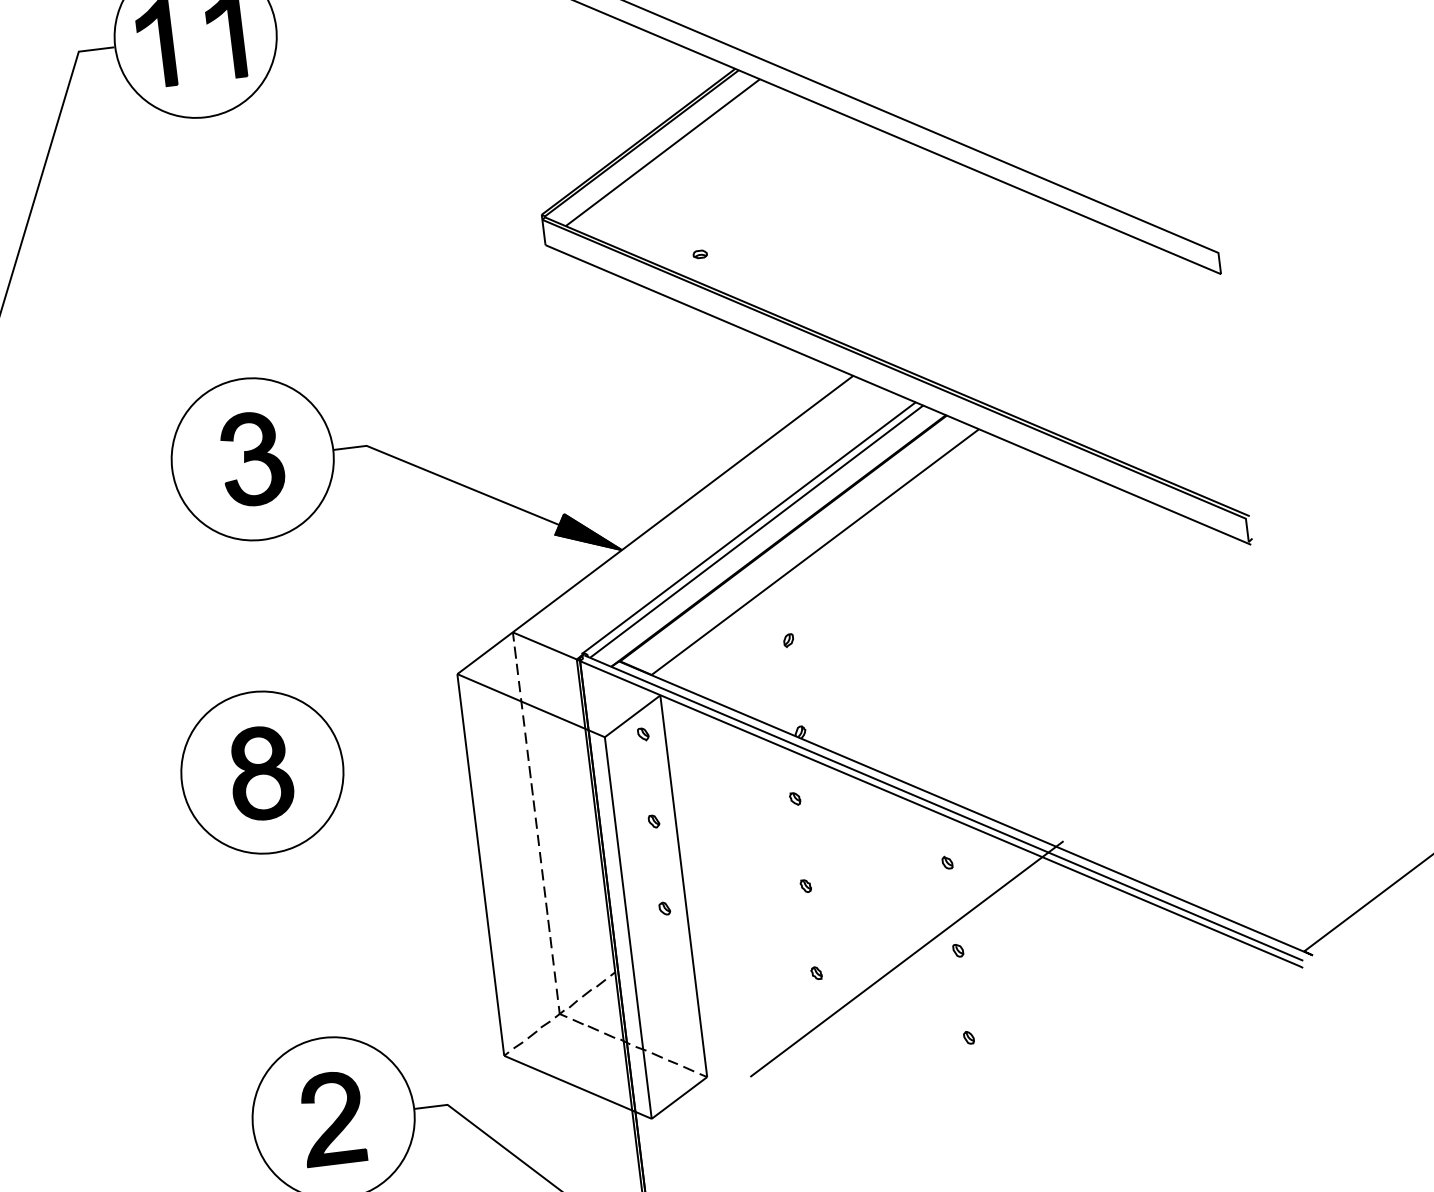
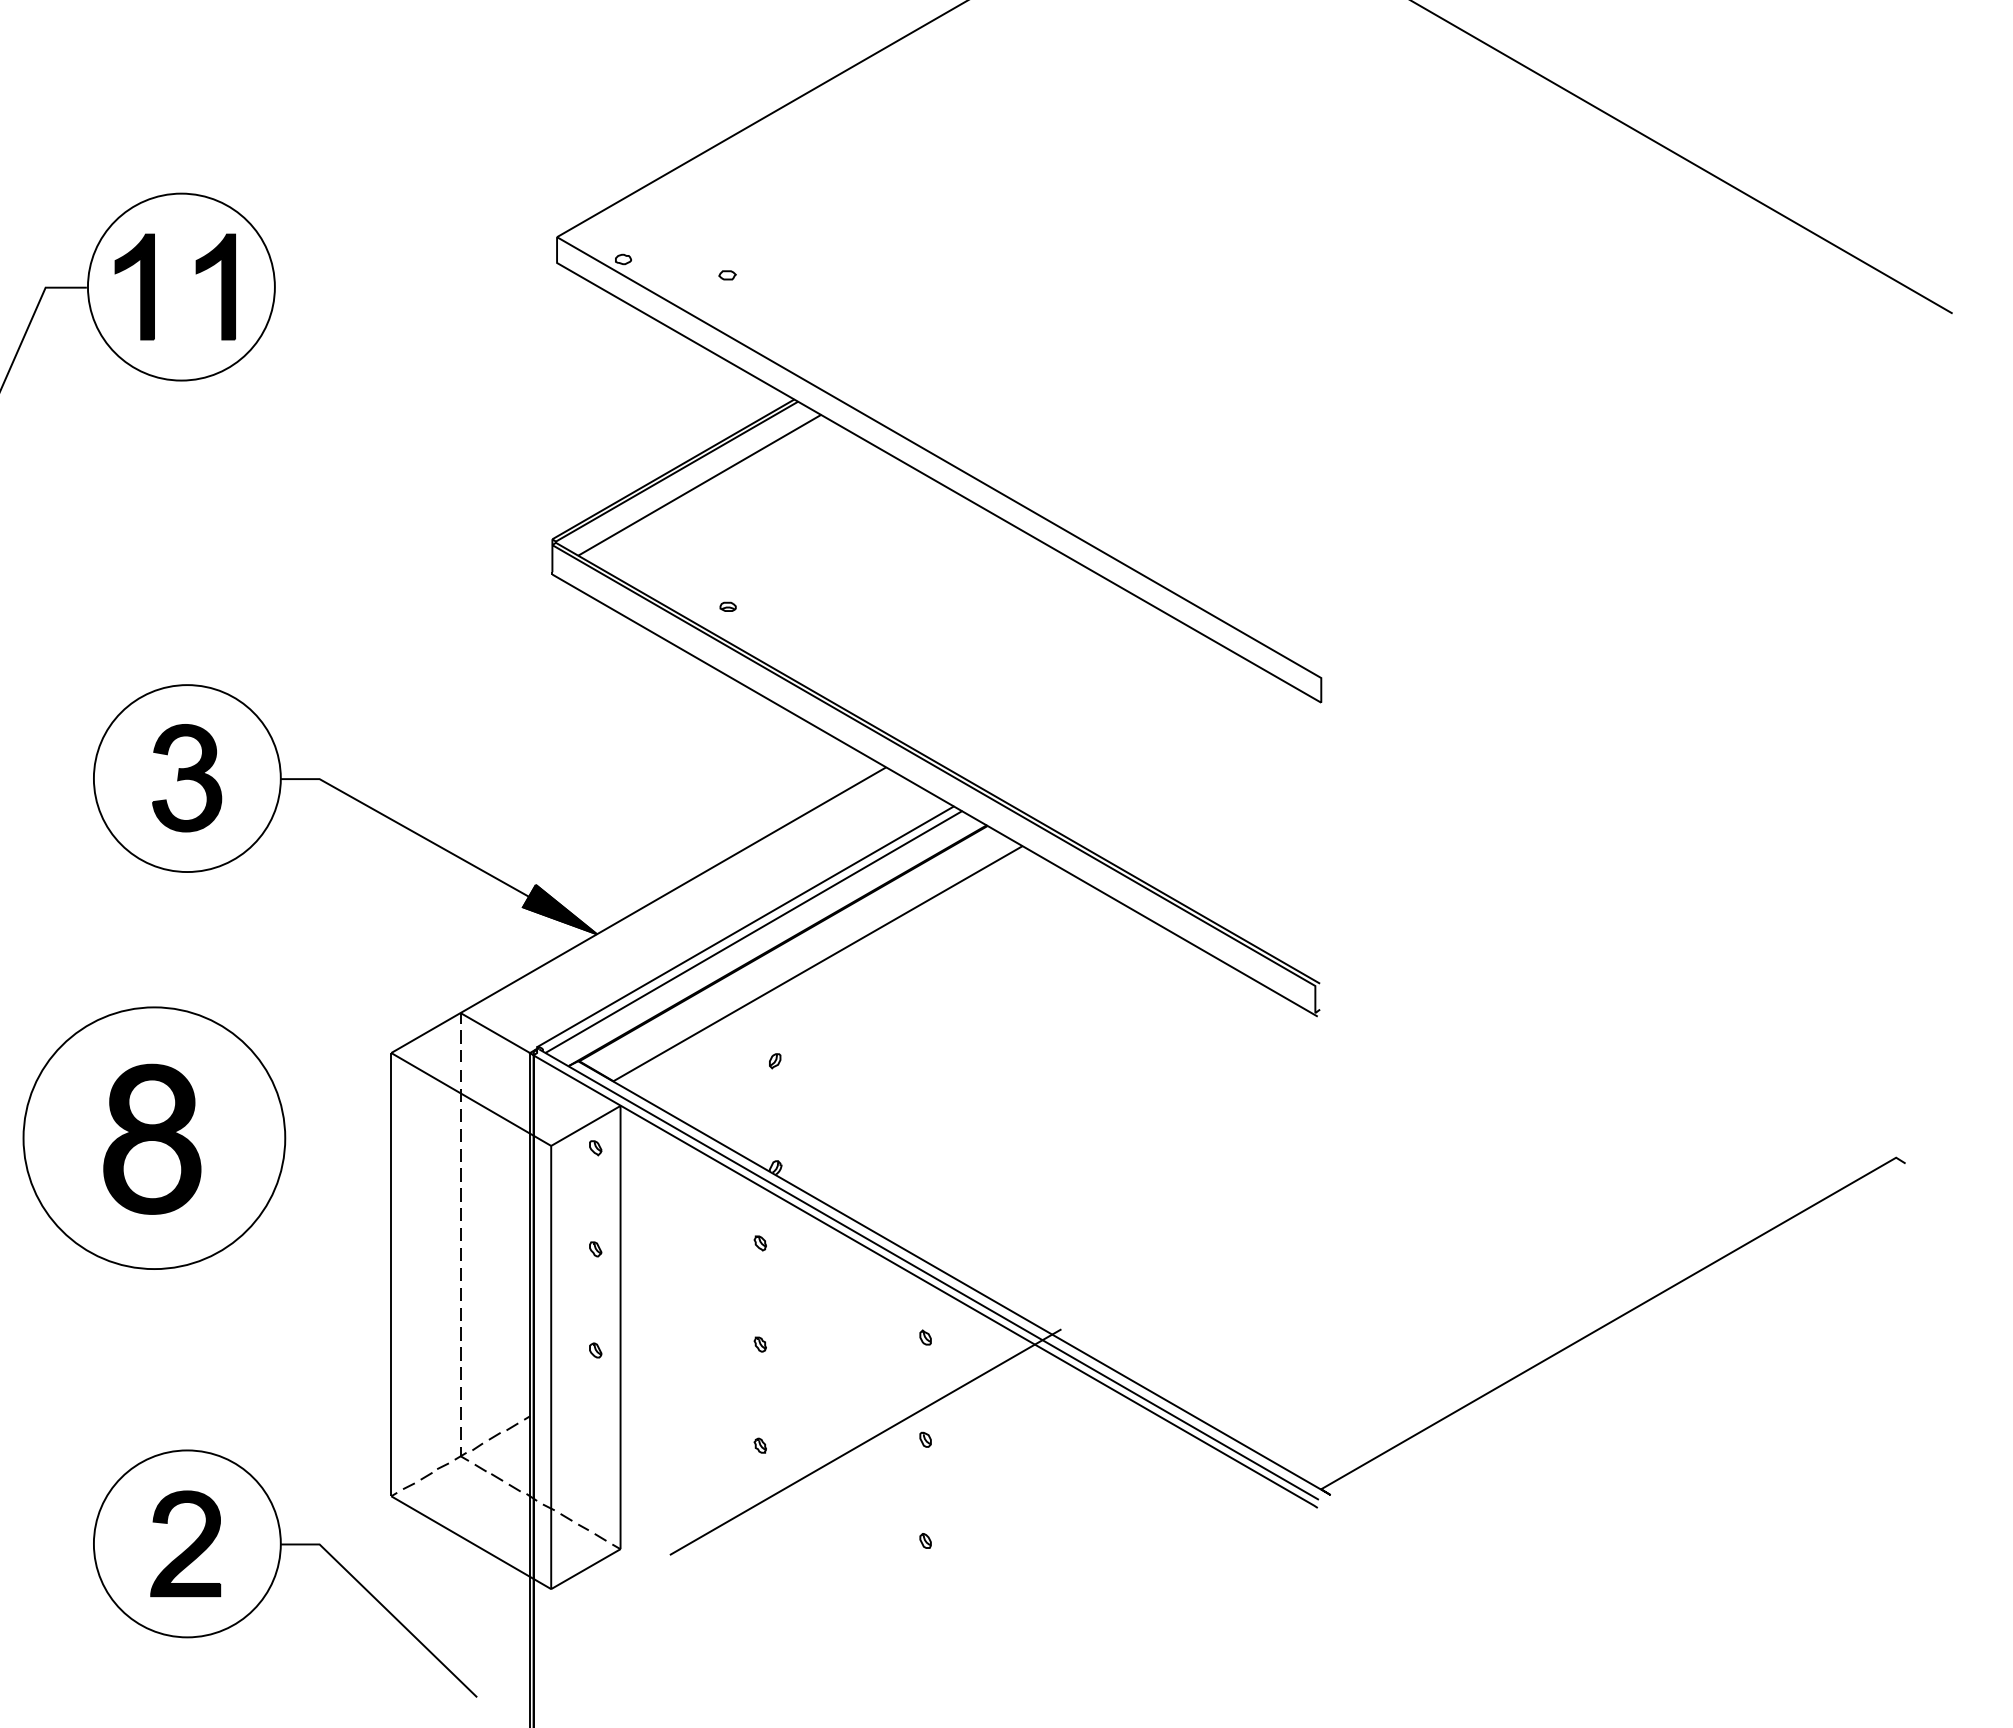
part: (262, 772) -> (154, 1138), size x1.4

